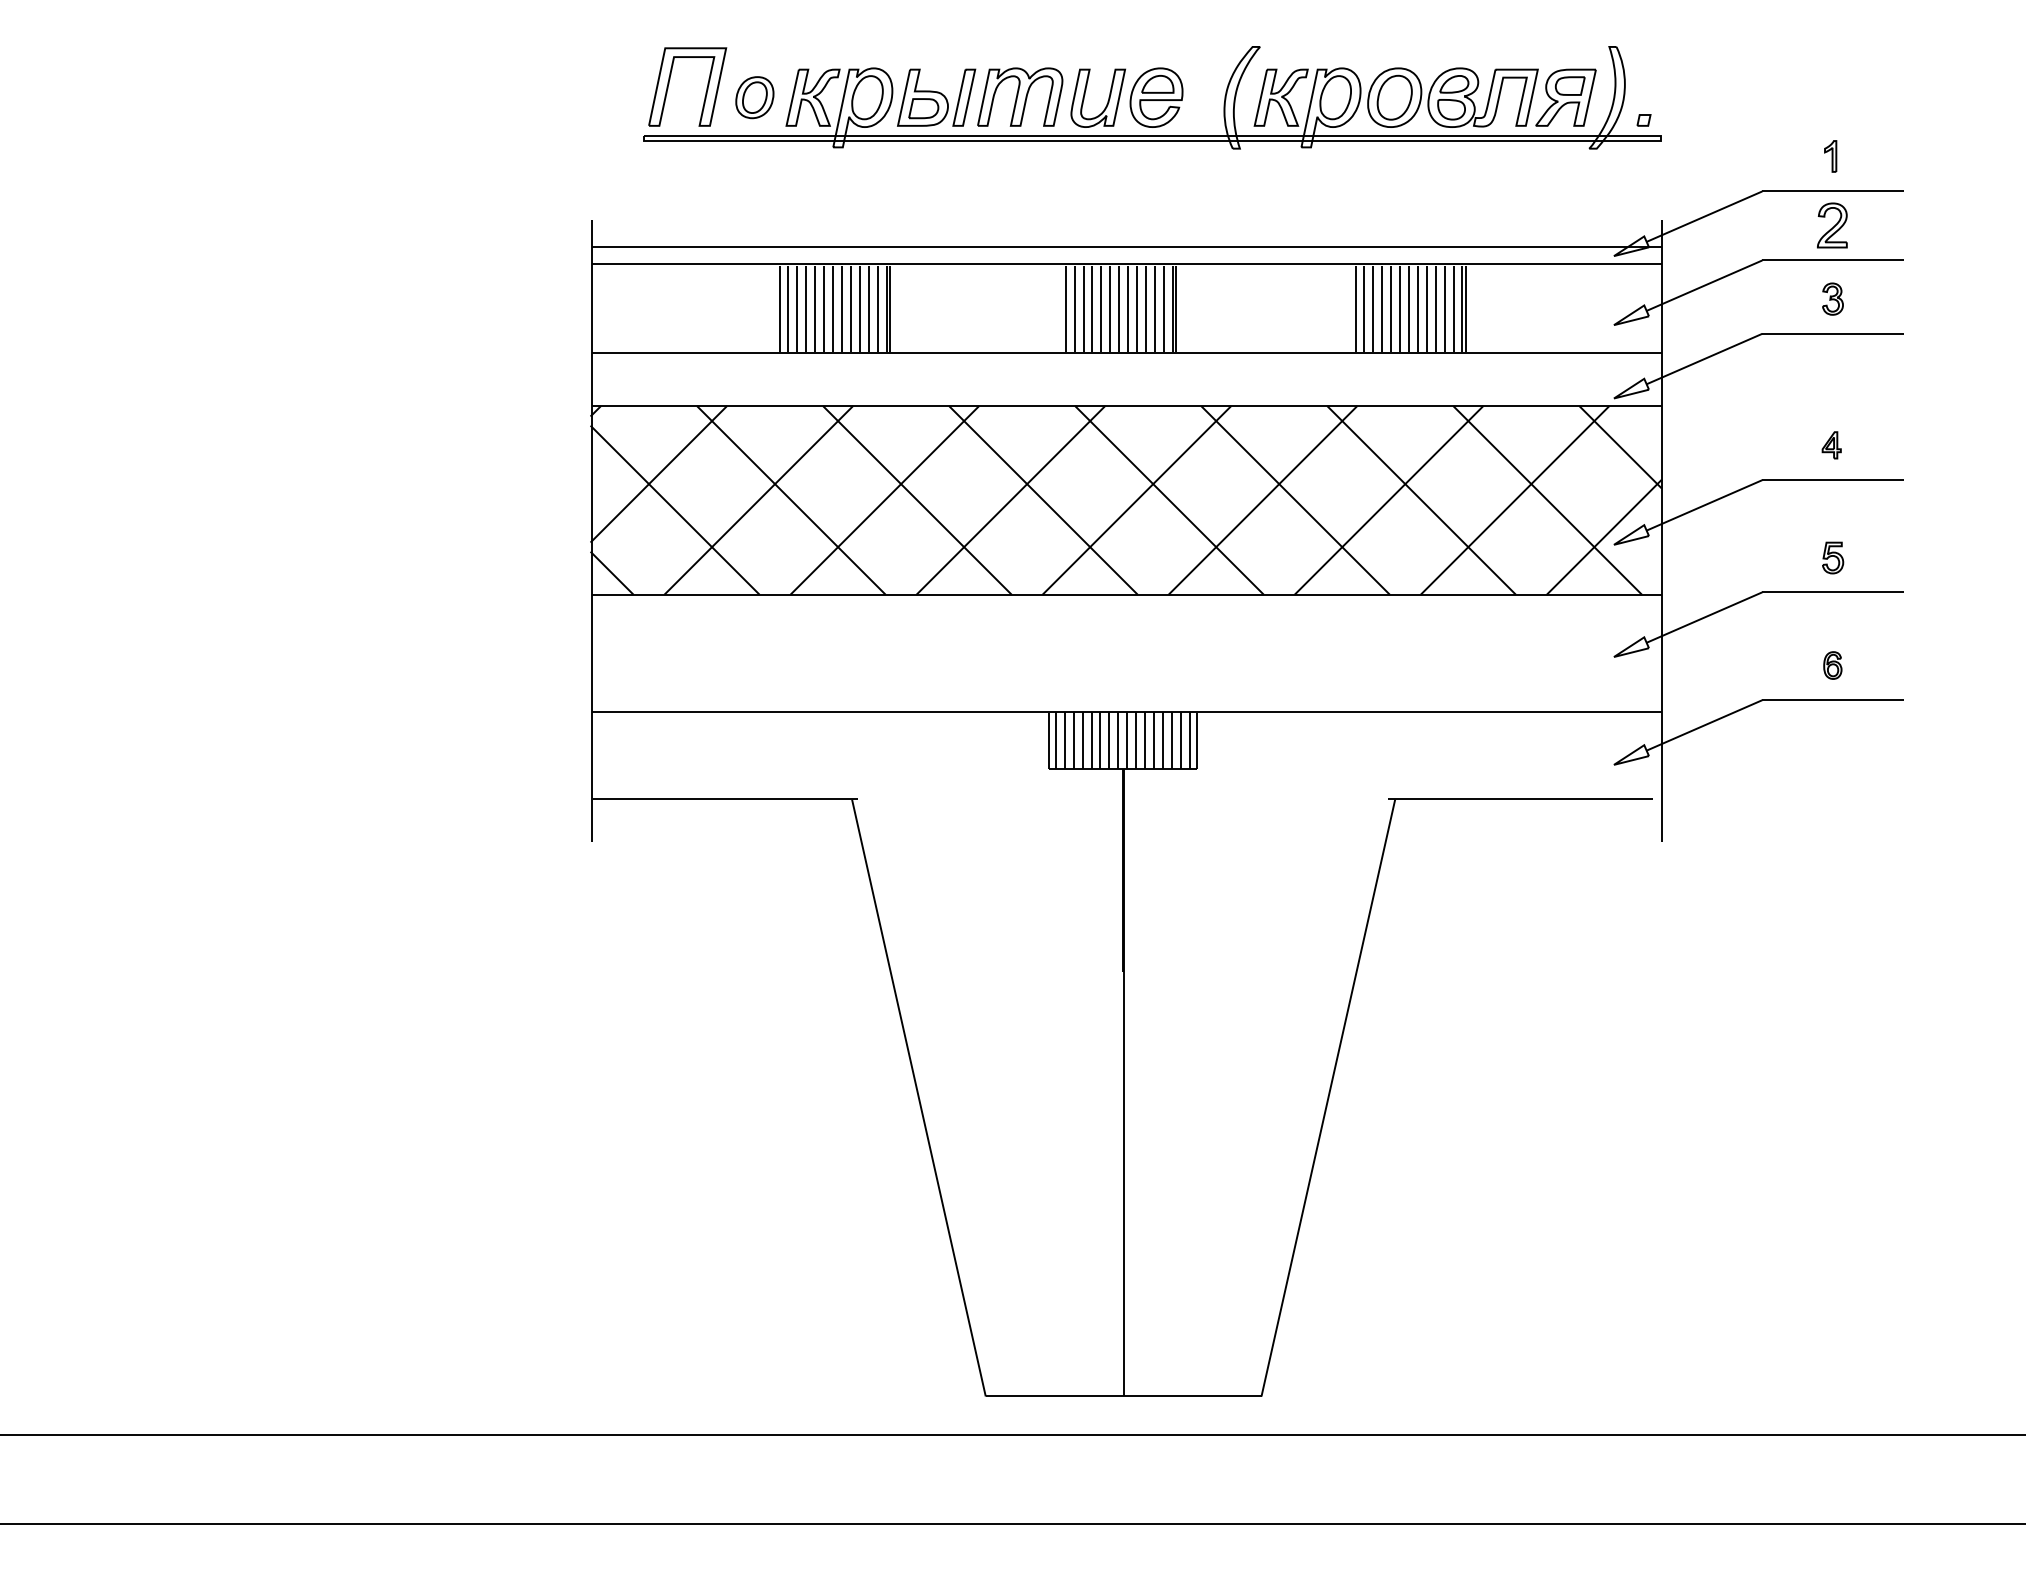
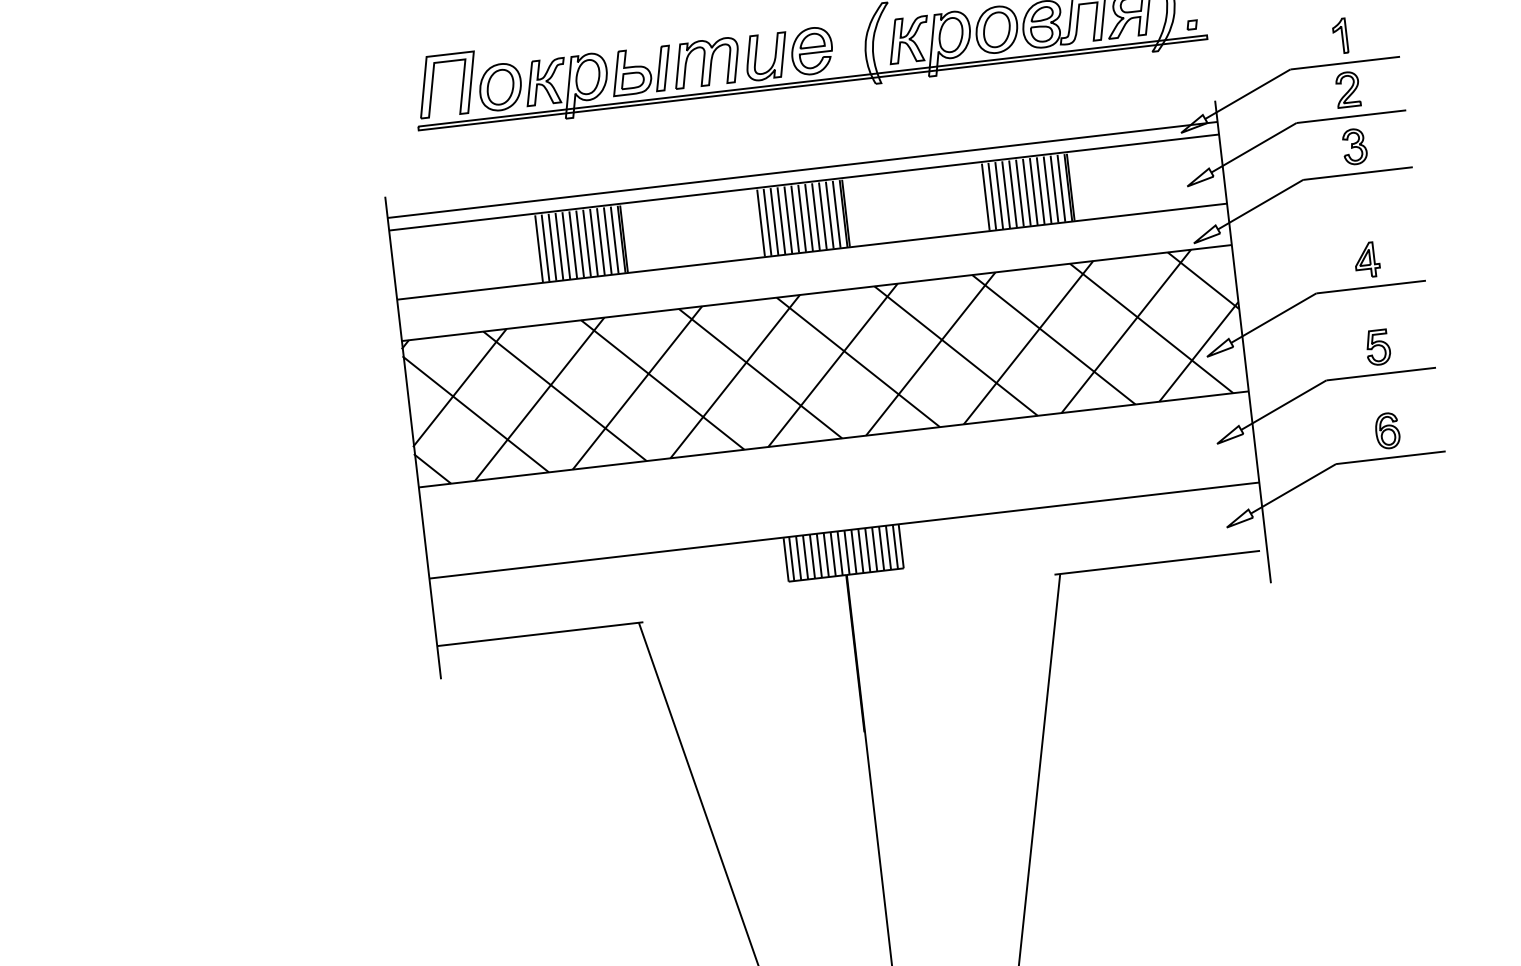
part: (754, 97) -> (500, 87), size x1.43
part: (1830, 156) -> (1340, 36), size x1.43
part: (1832, 298) -> (1354, 146), size x1.43
part: (1831, 445) -> (1366, 260), size x1.67
part: (1832, 557) -> (1377, 347), size x1.43
part: (1832, 665) -> (1387, 430), size x1.67

